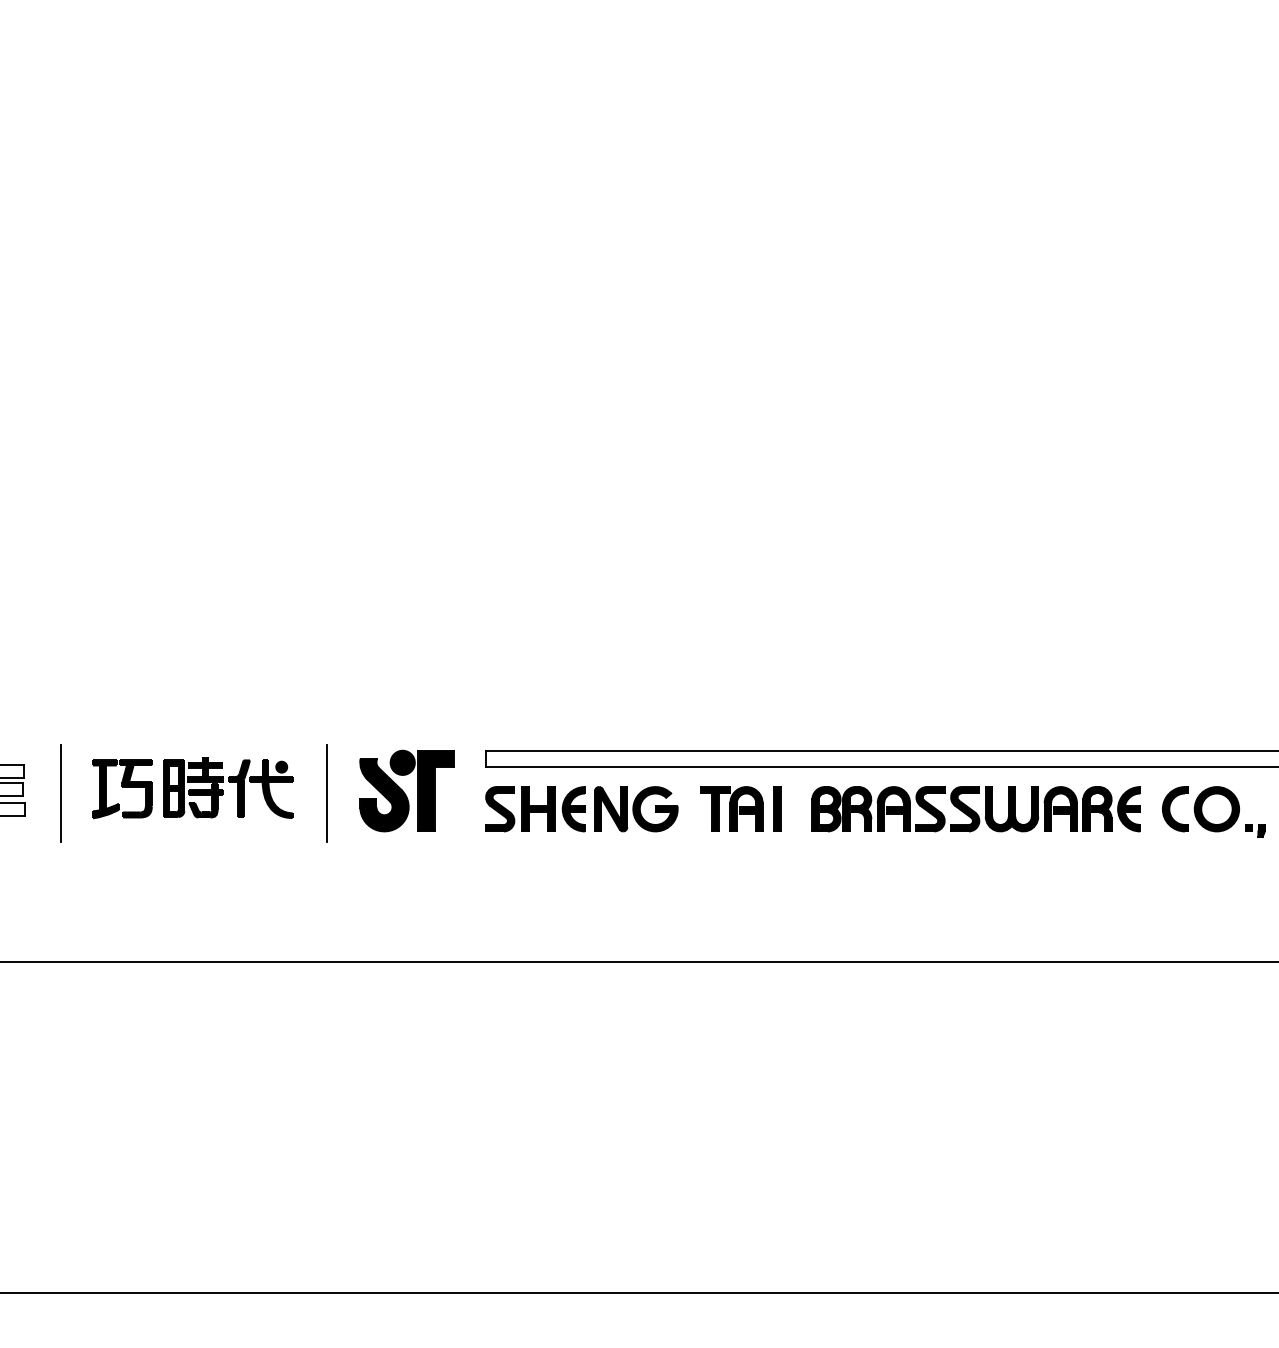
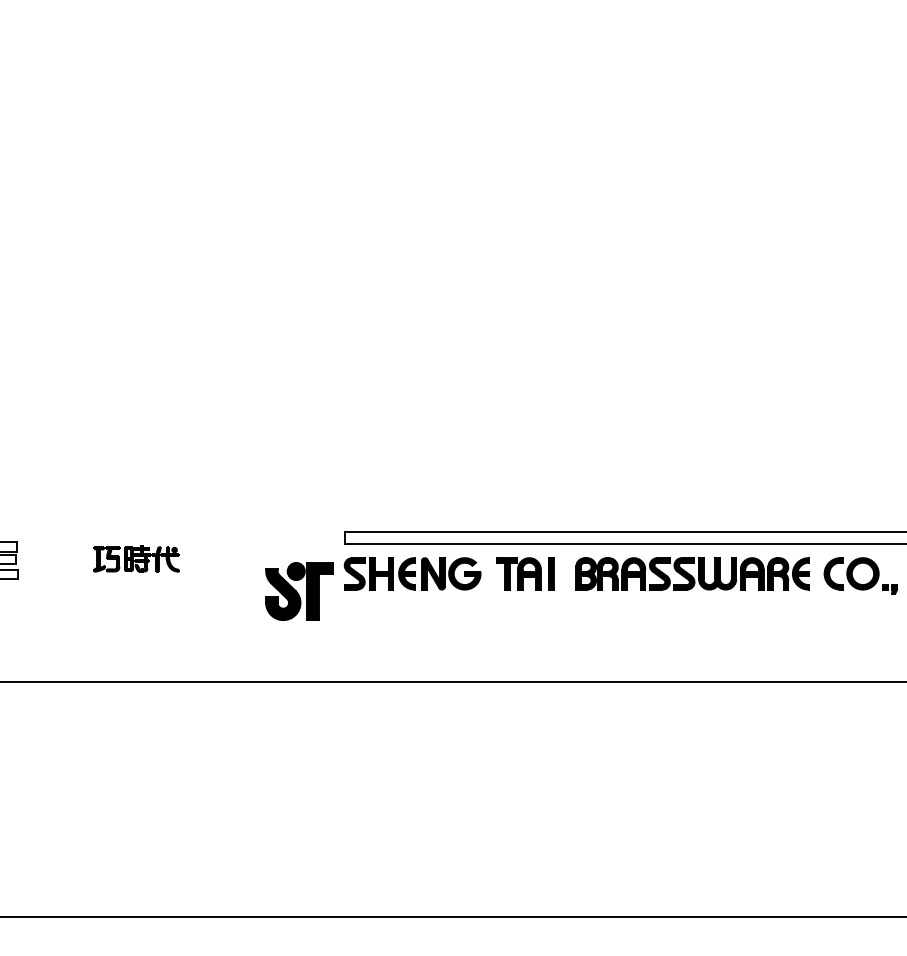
part: (192, 788) -> (136, 559), size x0.6
part: (406, 790) -> (298, 591), moved
line: (60, 793) -> (42, 562), removed
line: (326, 793) -> (231, 562), removed

